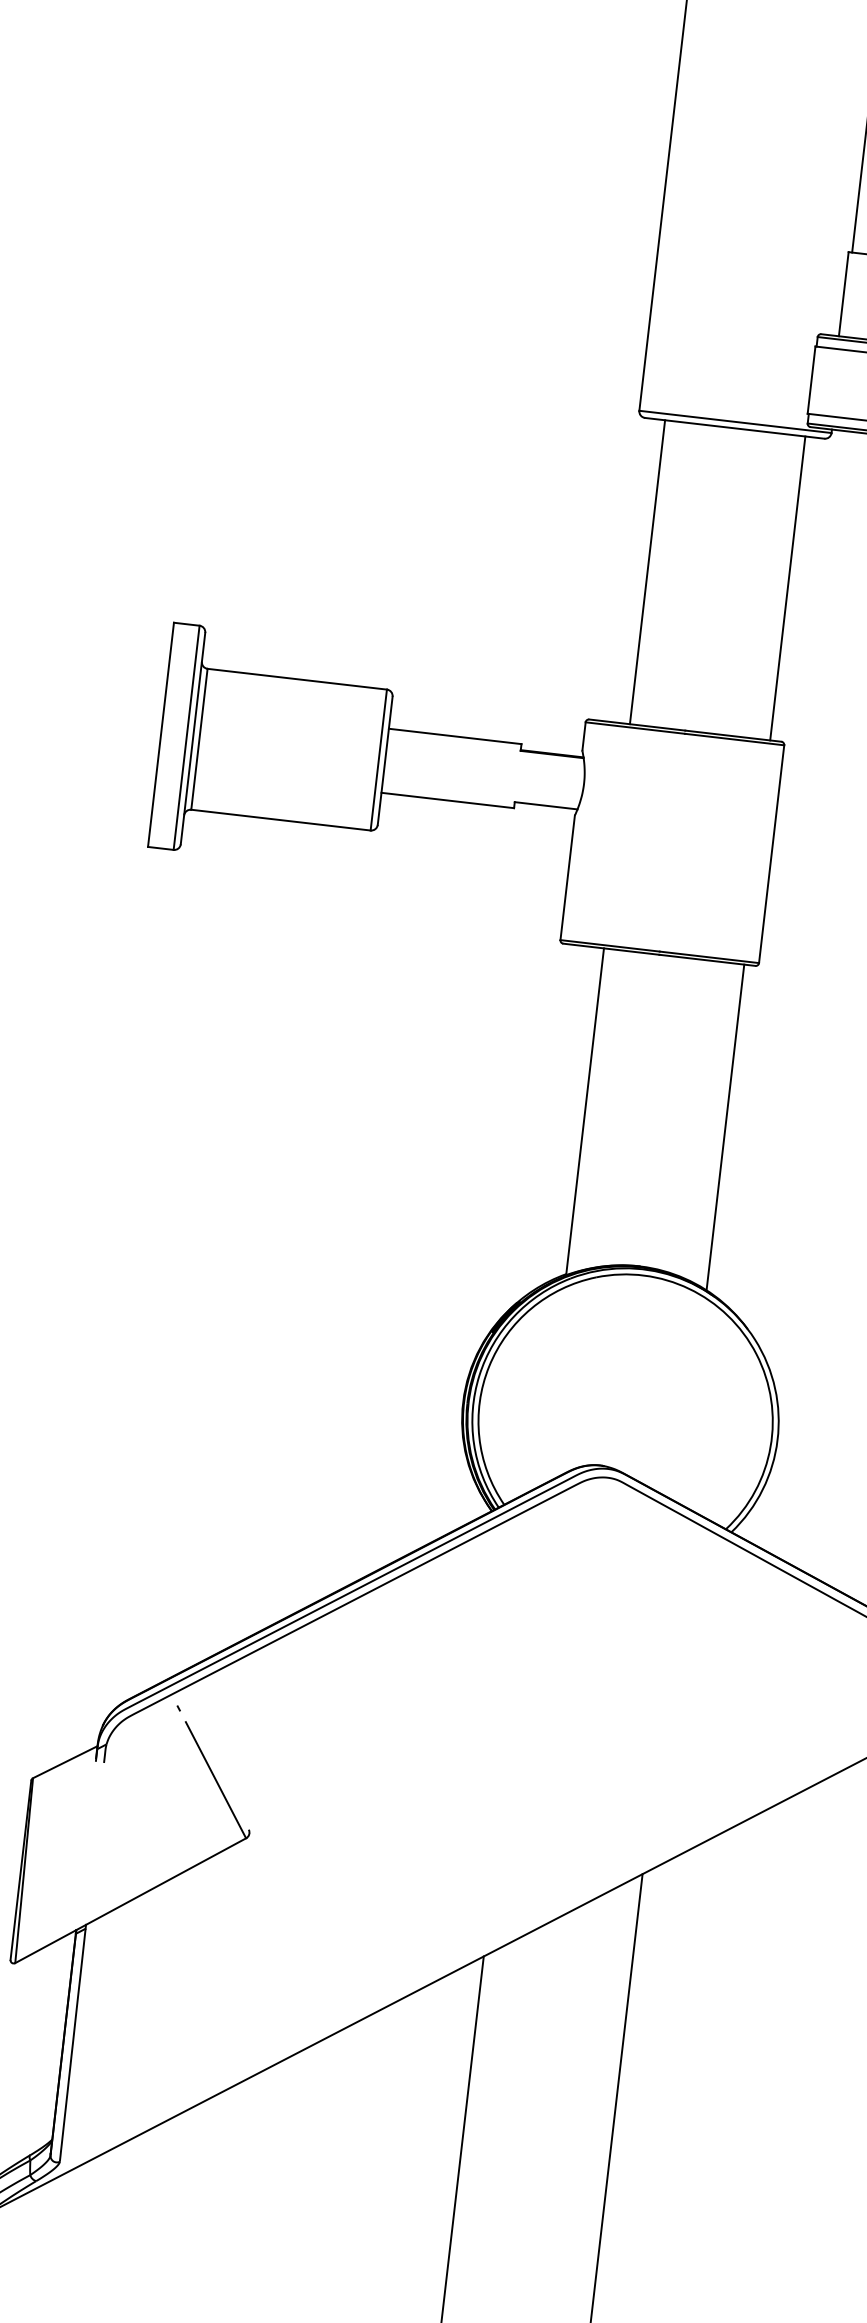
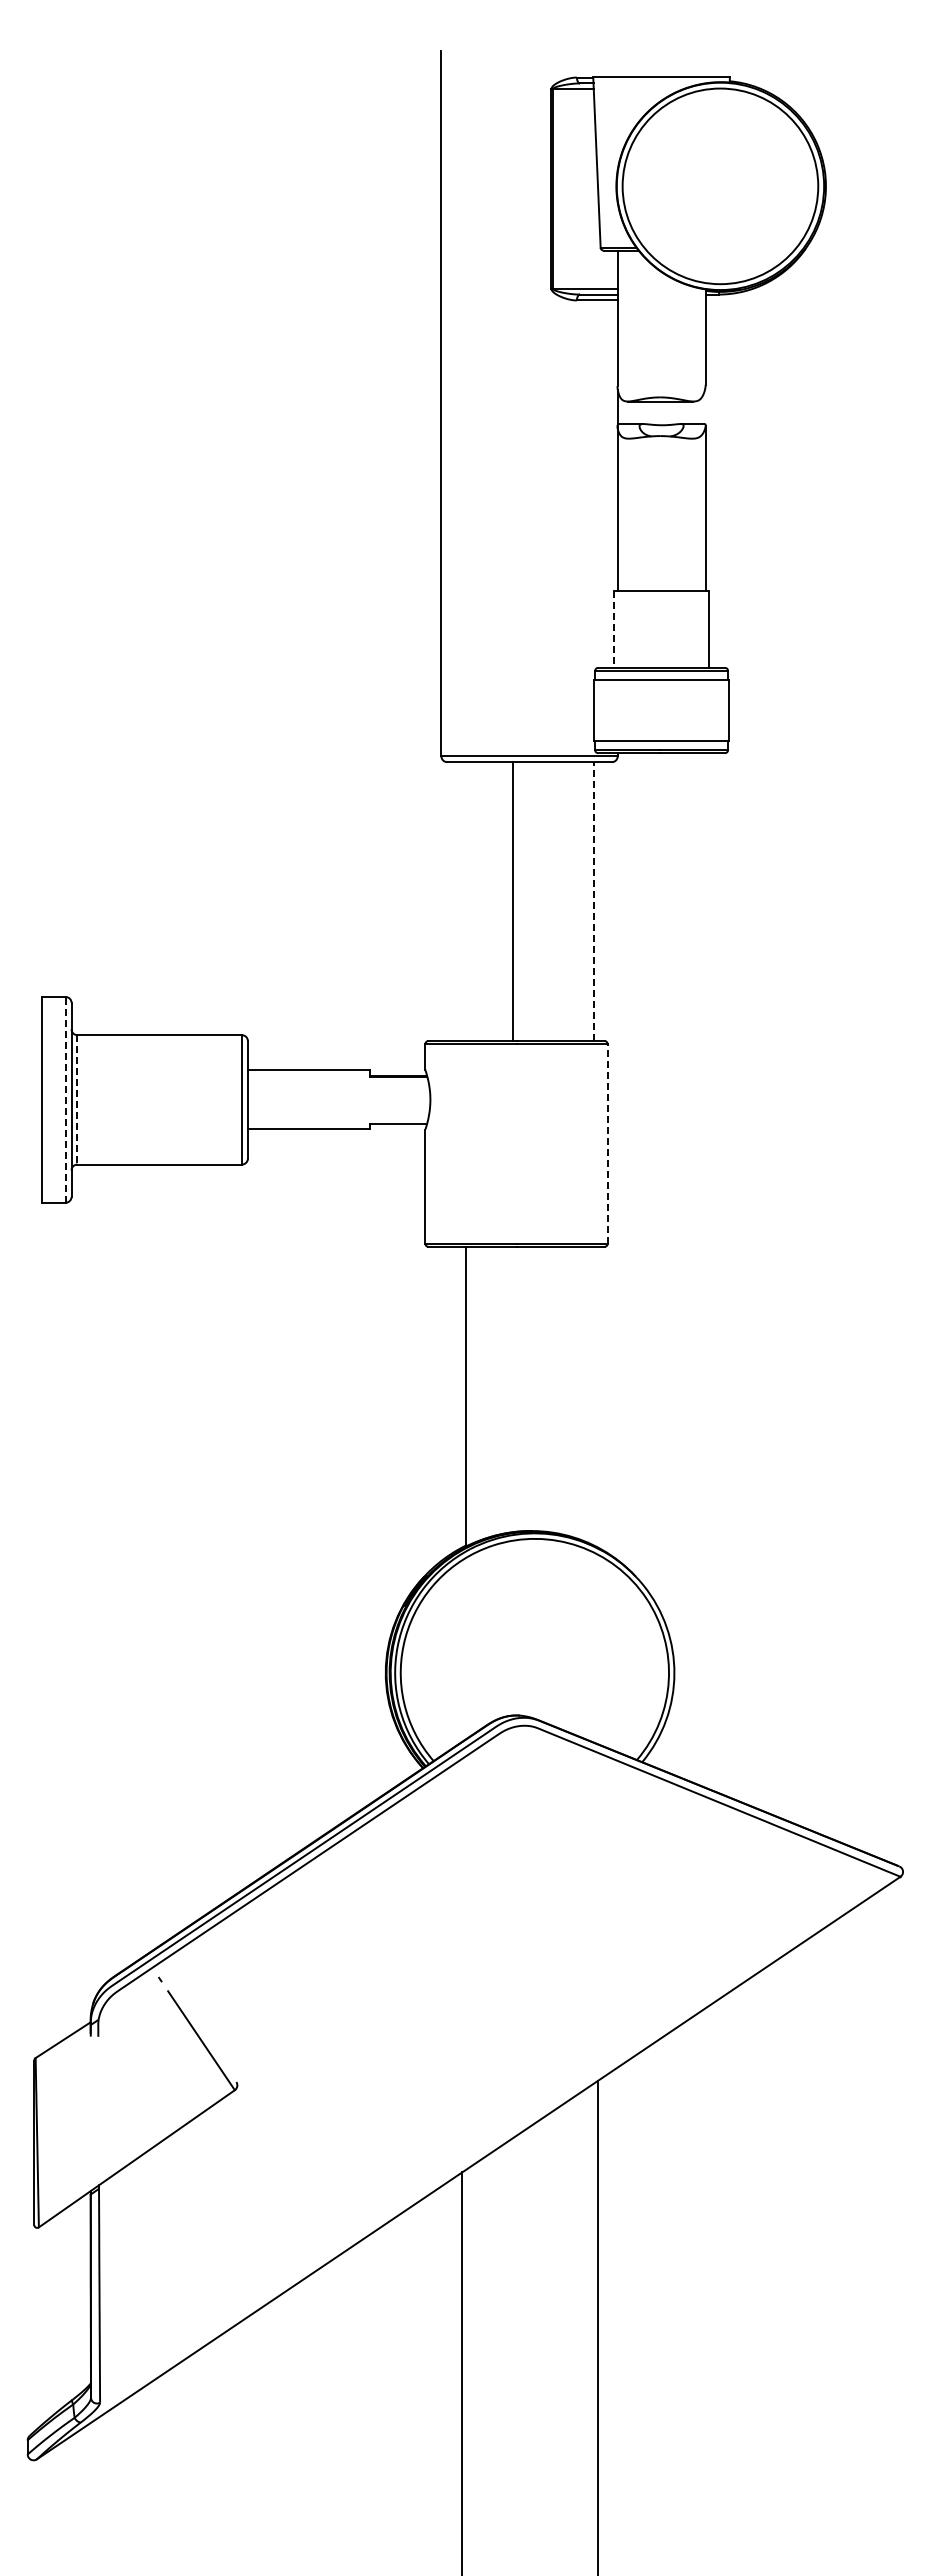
line: (843, 294) -> (614, 629), solid -> dashed
line: (647, 572) -> (512, 901), moved
line: (787, 588) -> (594, 901), solid -> dashed
line: (186, 737) -> (65, 1099), solid -> dashed
line: (199, 738) -> (77, 1099), solid -> dashed
line: (771, 853) -> (607, 1143), solid -> dashed
line: (725, 1126) -> (594, 1395), removed

